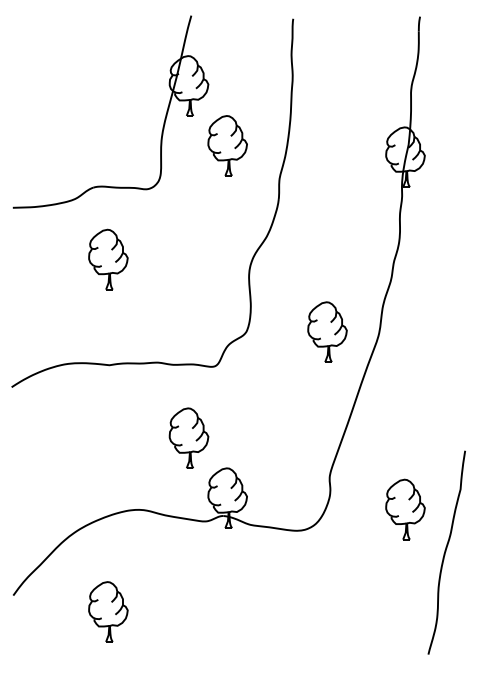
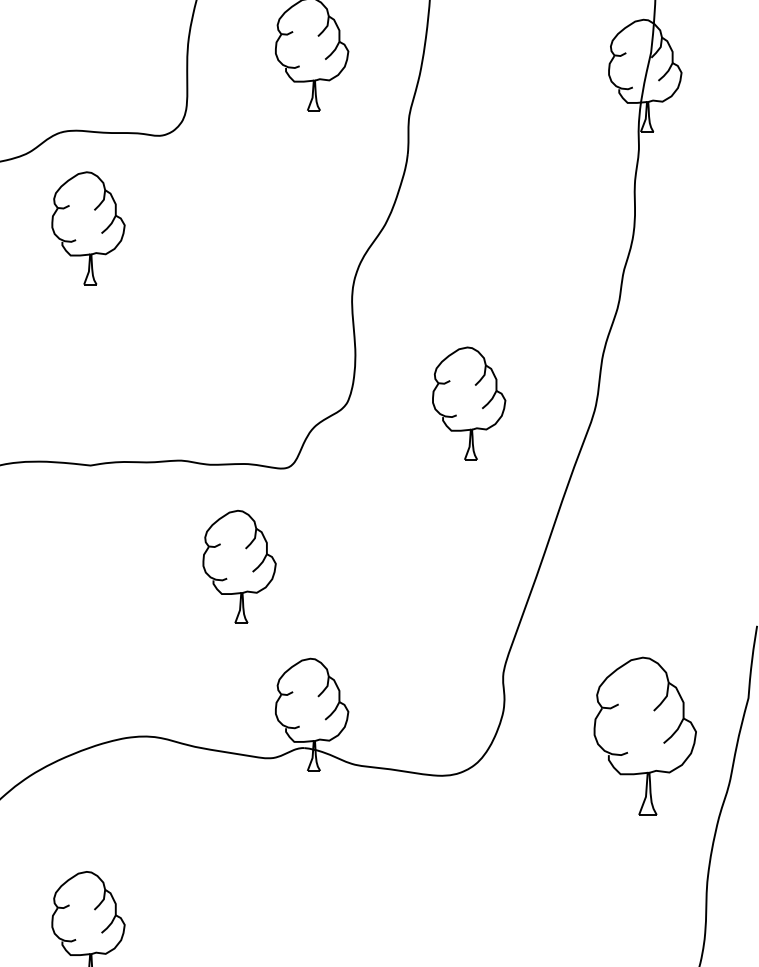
part: (108, 259) -> (88, 228), moved
part: (327, 331) -> (469, 402), moved
part: (188, 437) -> (238, 565), moved
part: (405, 509) -> (645, 735), size x1.4

